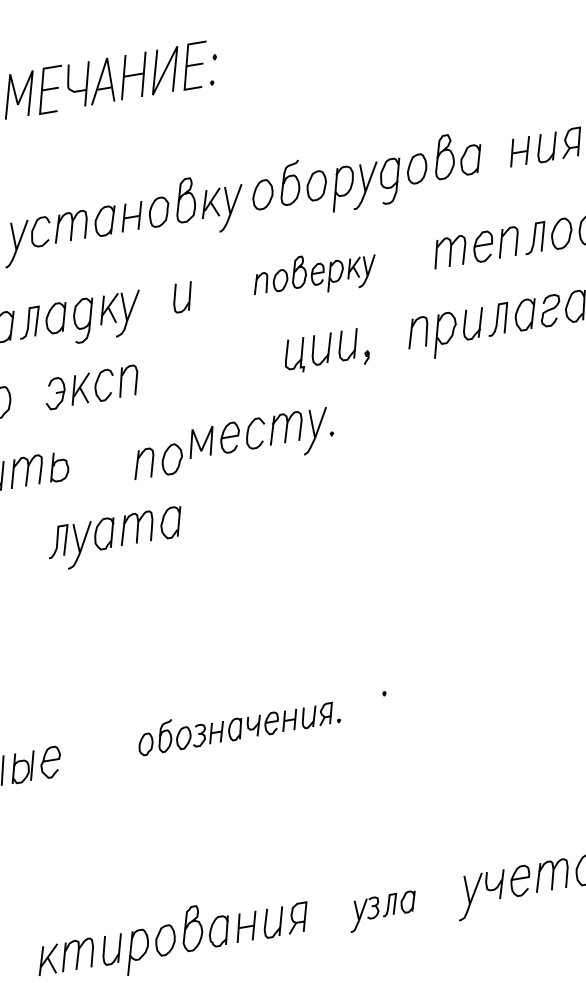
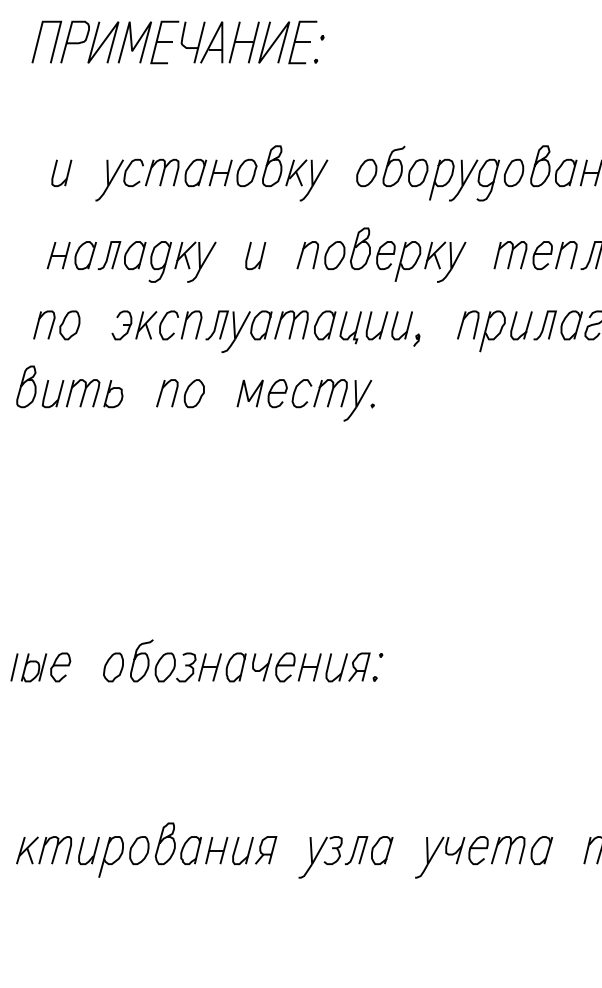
part: (367, 177) -> (466, 173), moved
part: (314, 273) -> (381, 254), size x1.43
part: (157, 461) -> (180, 393), moved
part: (115, 538) -> (270, 331), moved
part: (238, 723) -> (240, 660), size x1.43
part: (382, 911) -> (345, 857), size x1.43

